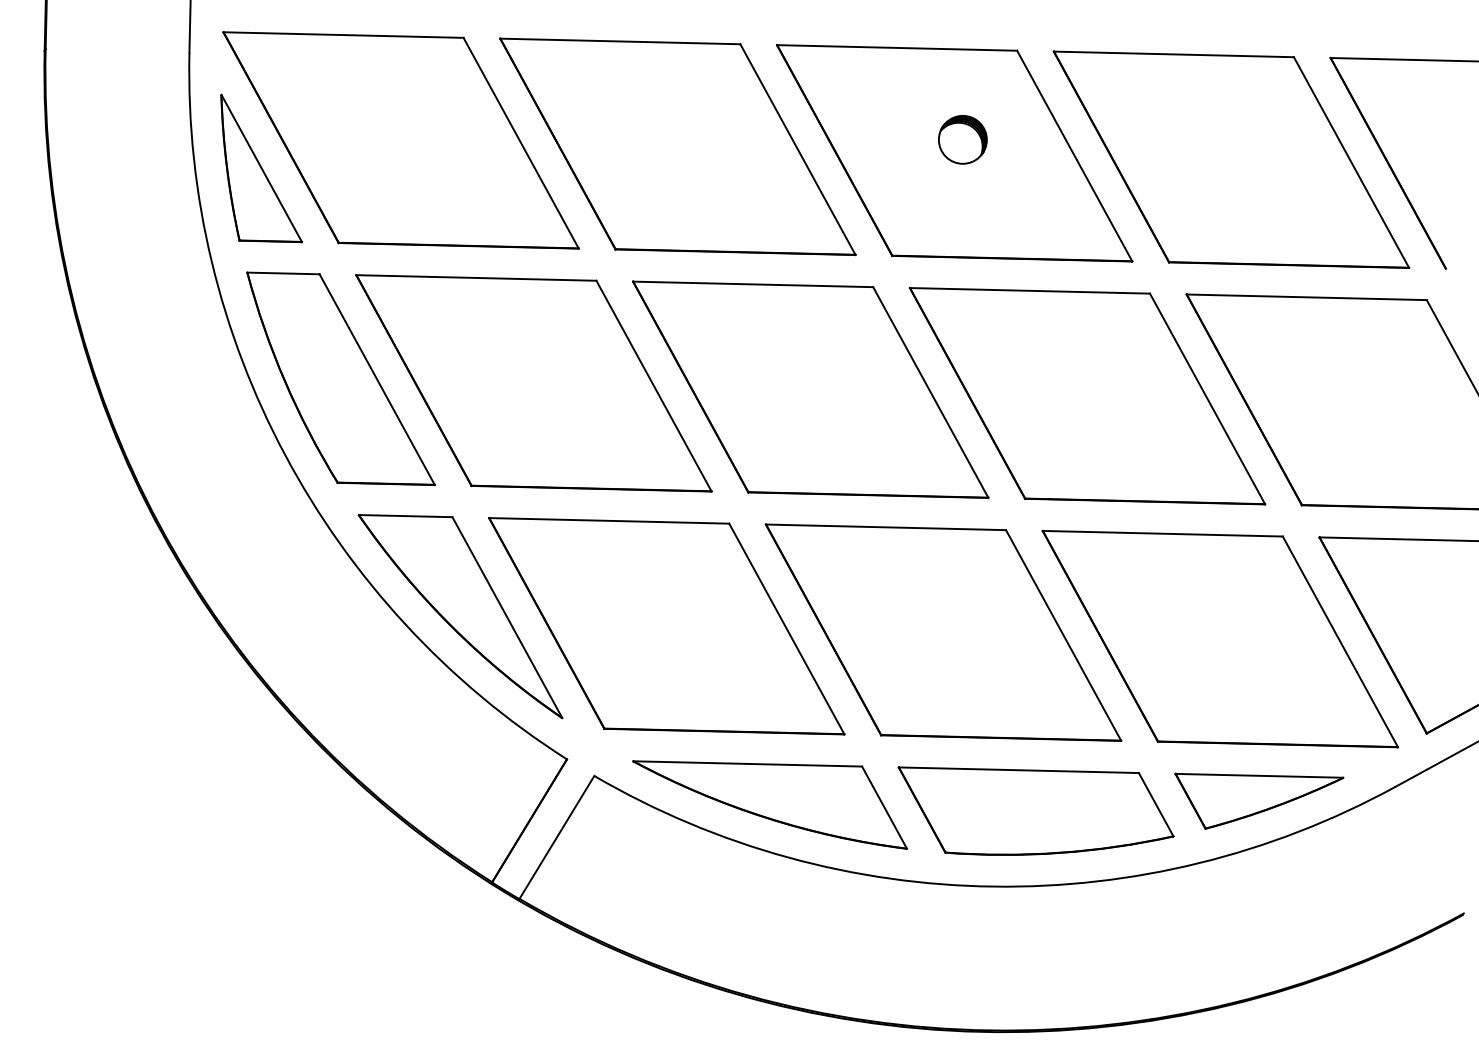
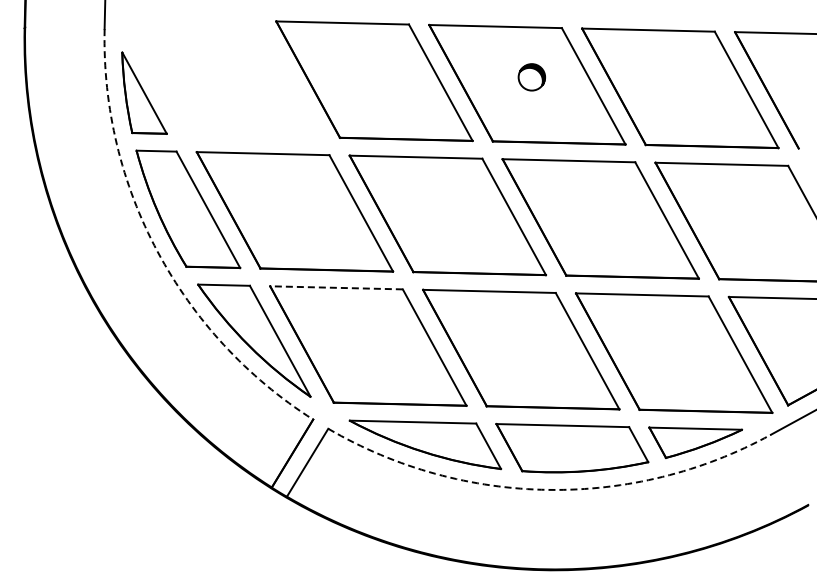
part: (401, 140) -> (221, 77), removed
arc: (285, 455) -> (157, 251), solid -> dashed
line: (609, 520) -> (336, 287), solid -> dashed
arc: (992, 885) -> (548, 489), solid -> dashed

